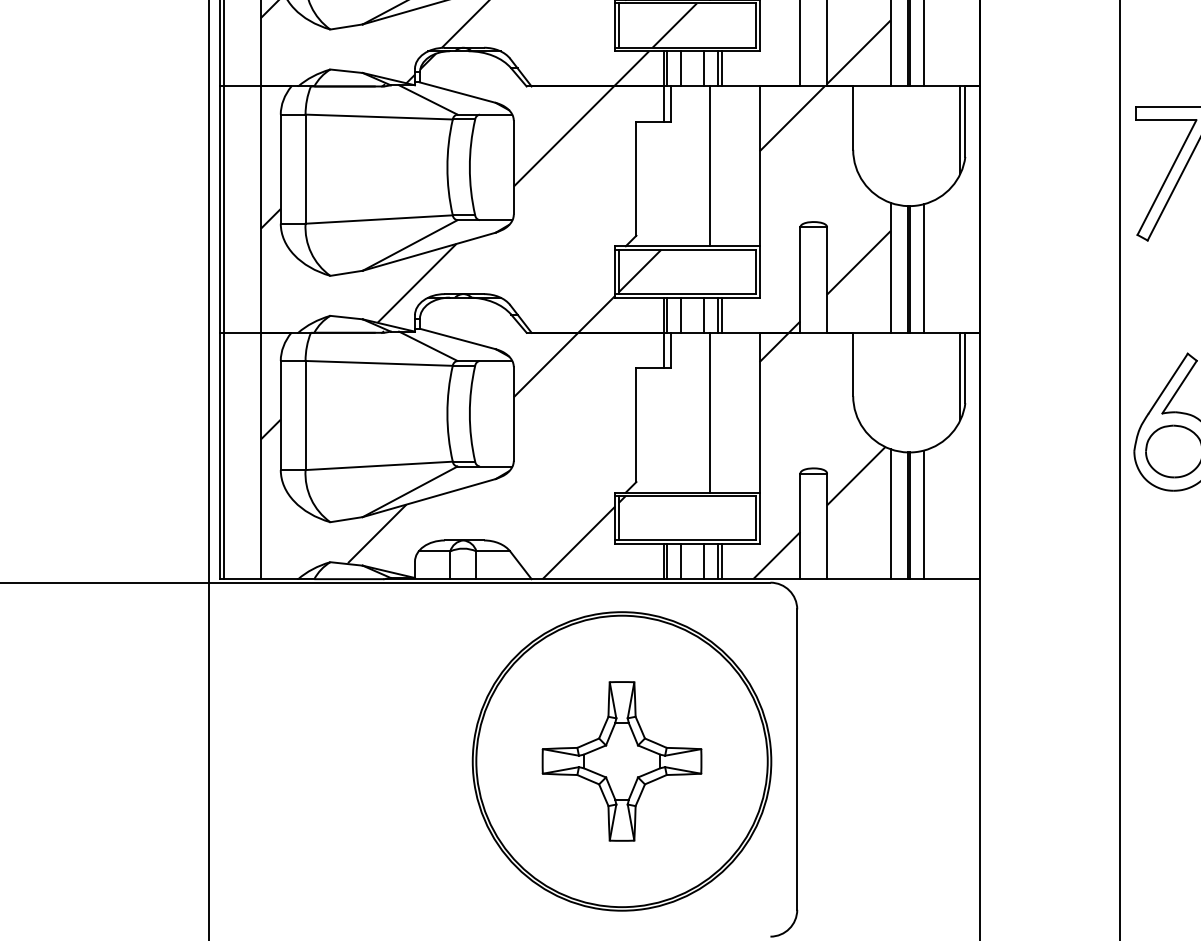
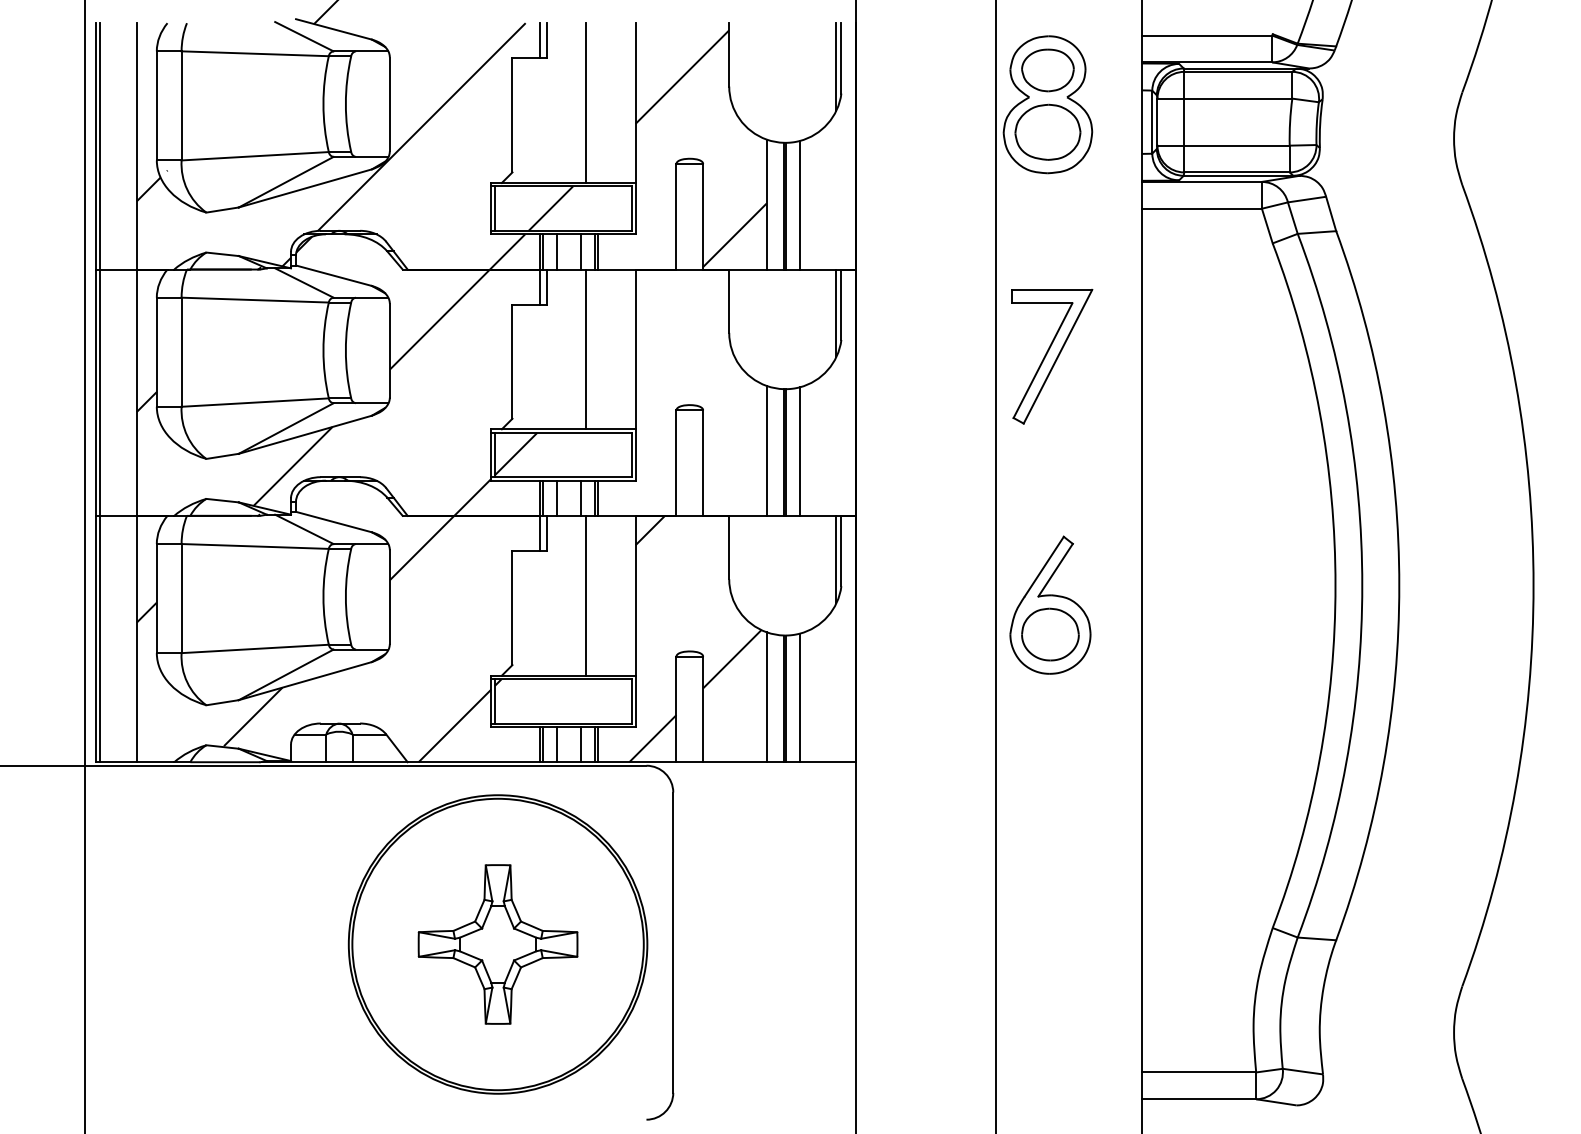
hatch: (824, 209) -> (700, 392), removed

